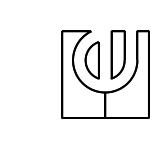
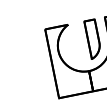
part: (91, 60) -> (73, 47), removed

